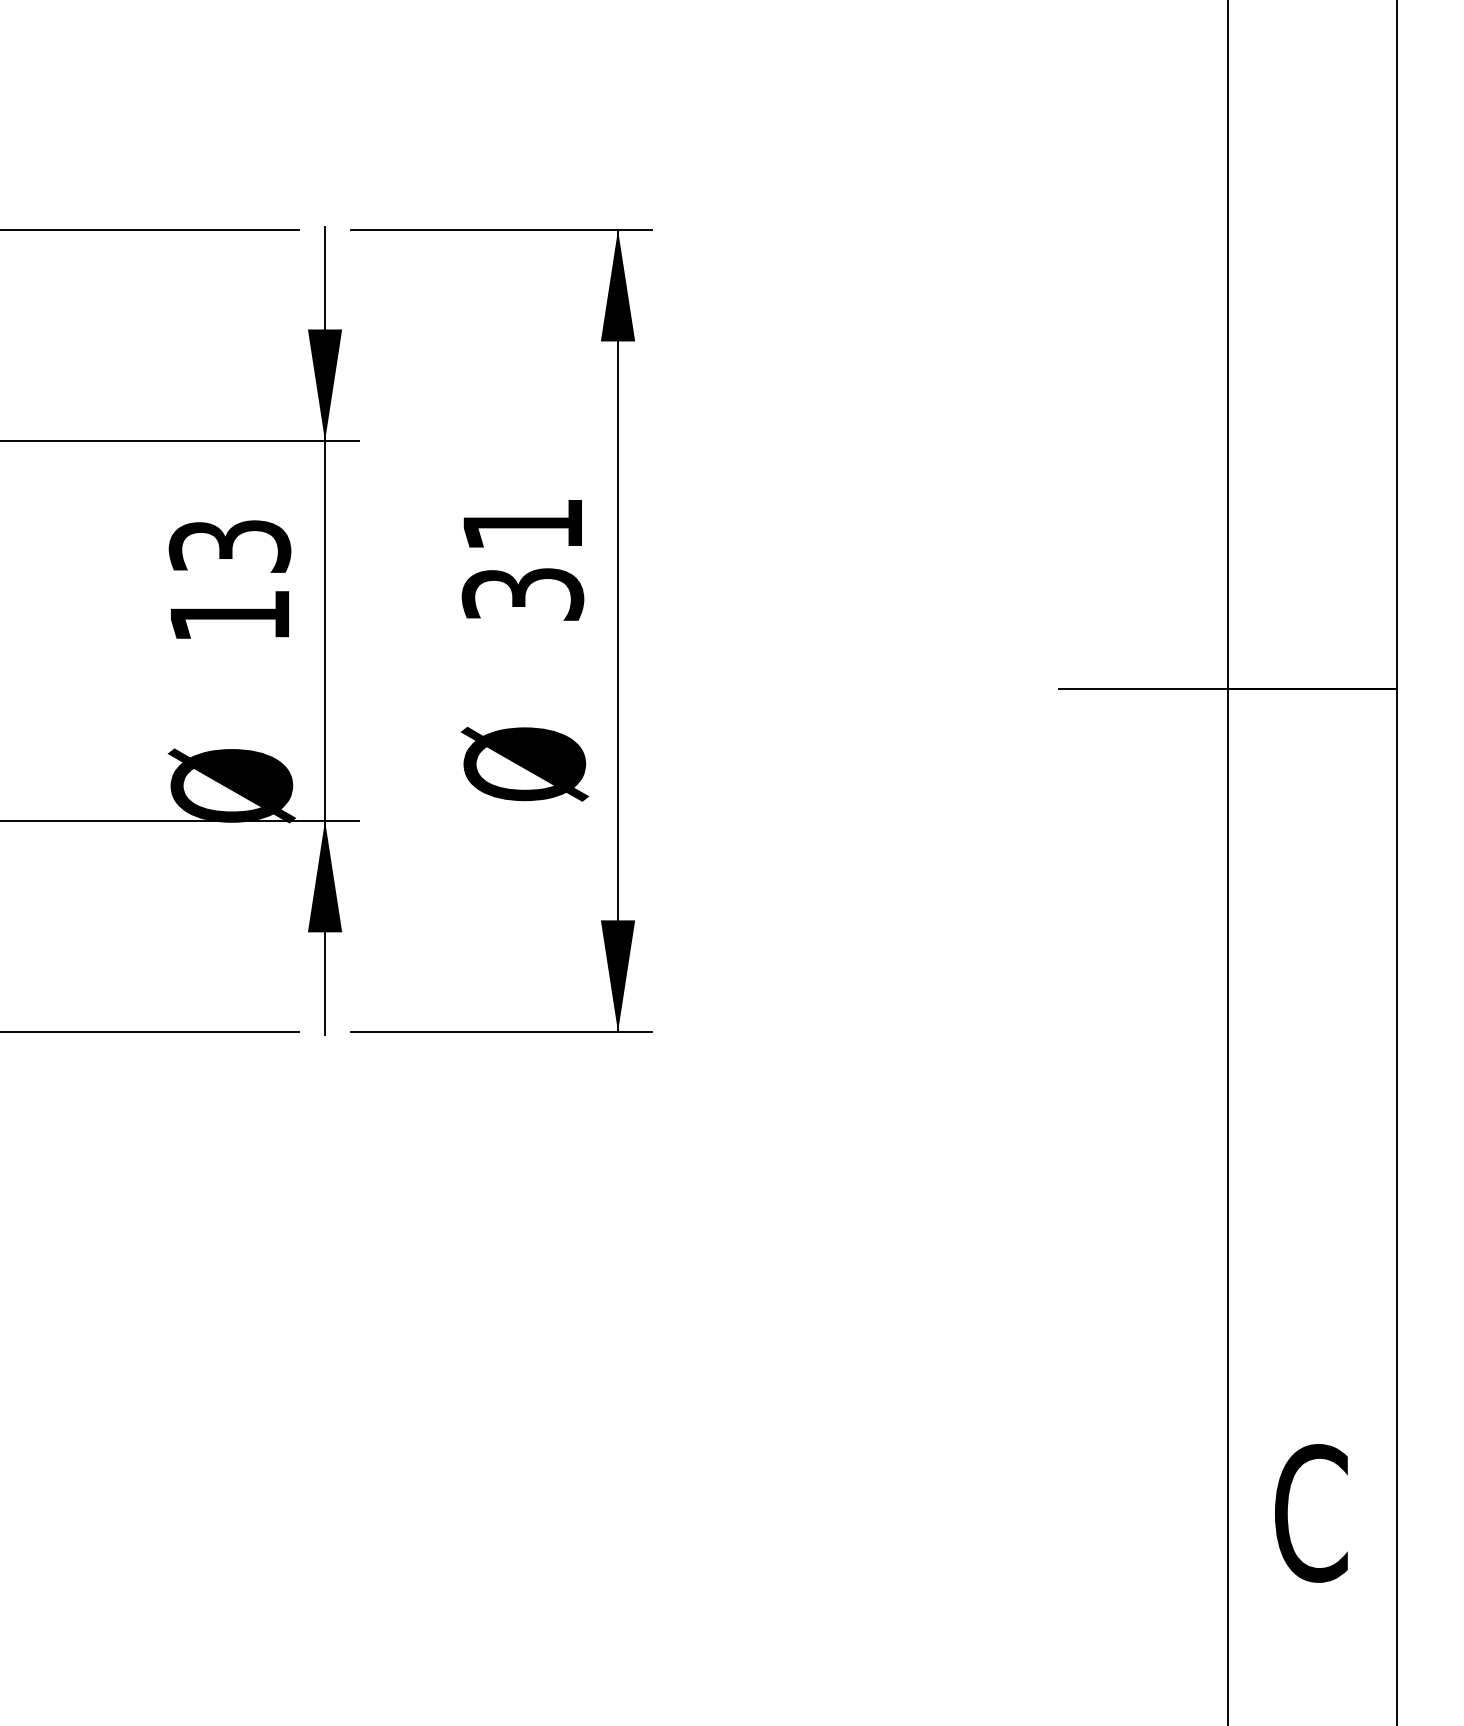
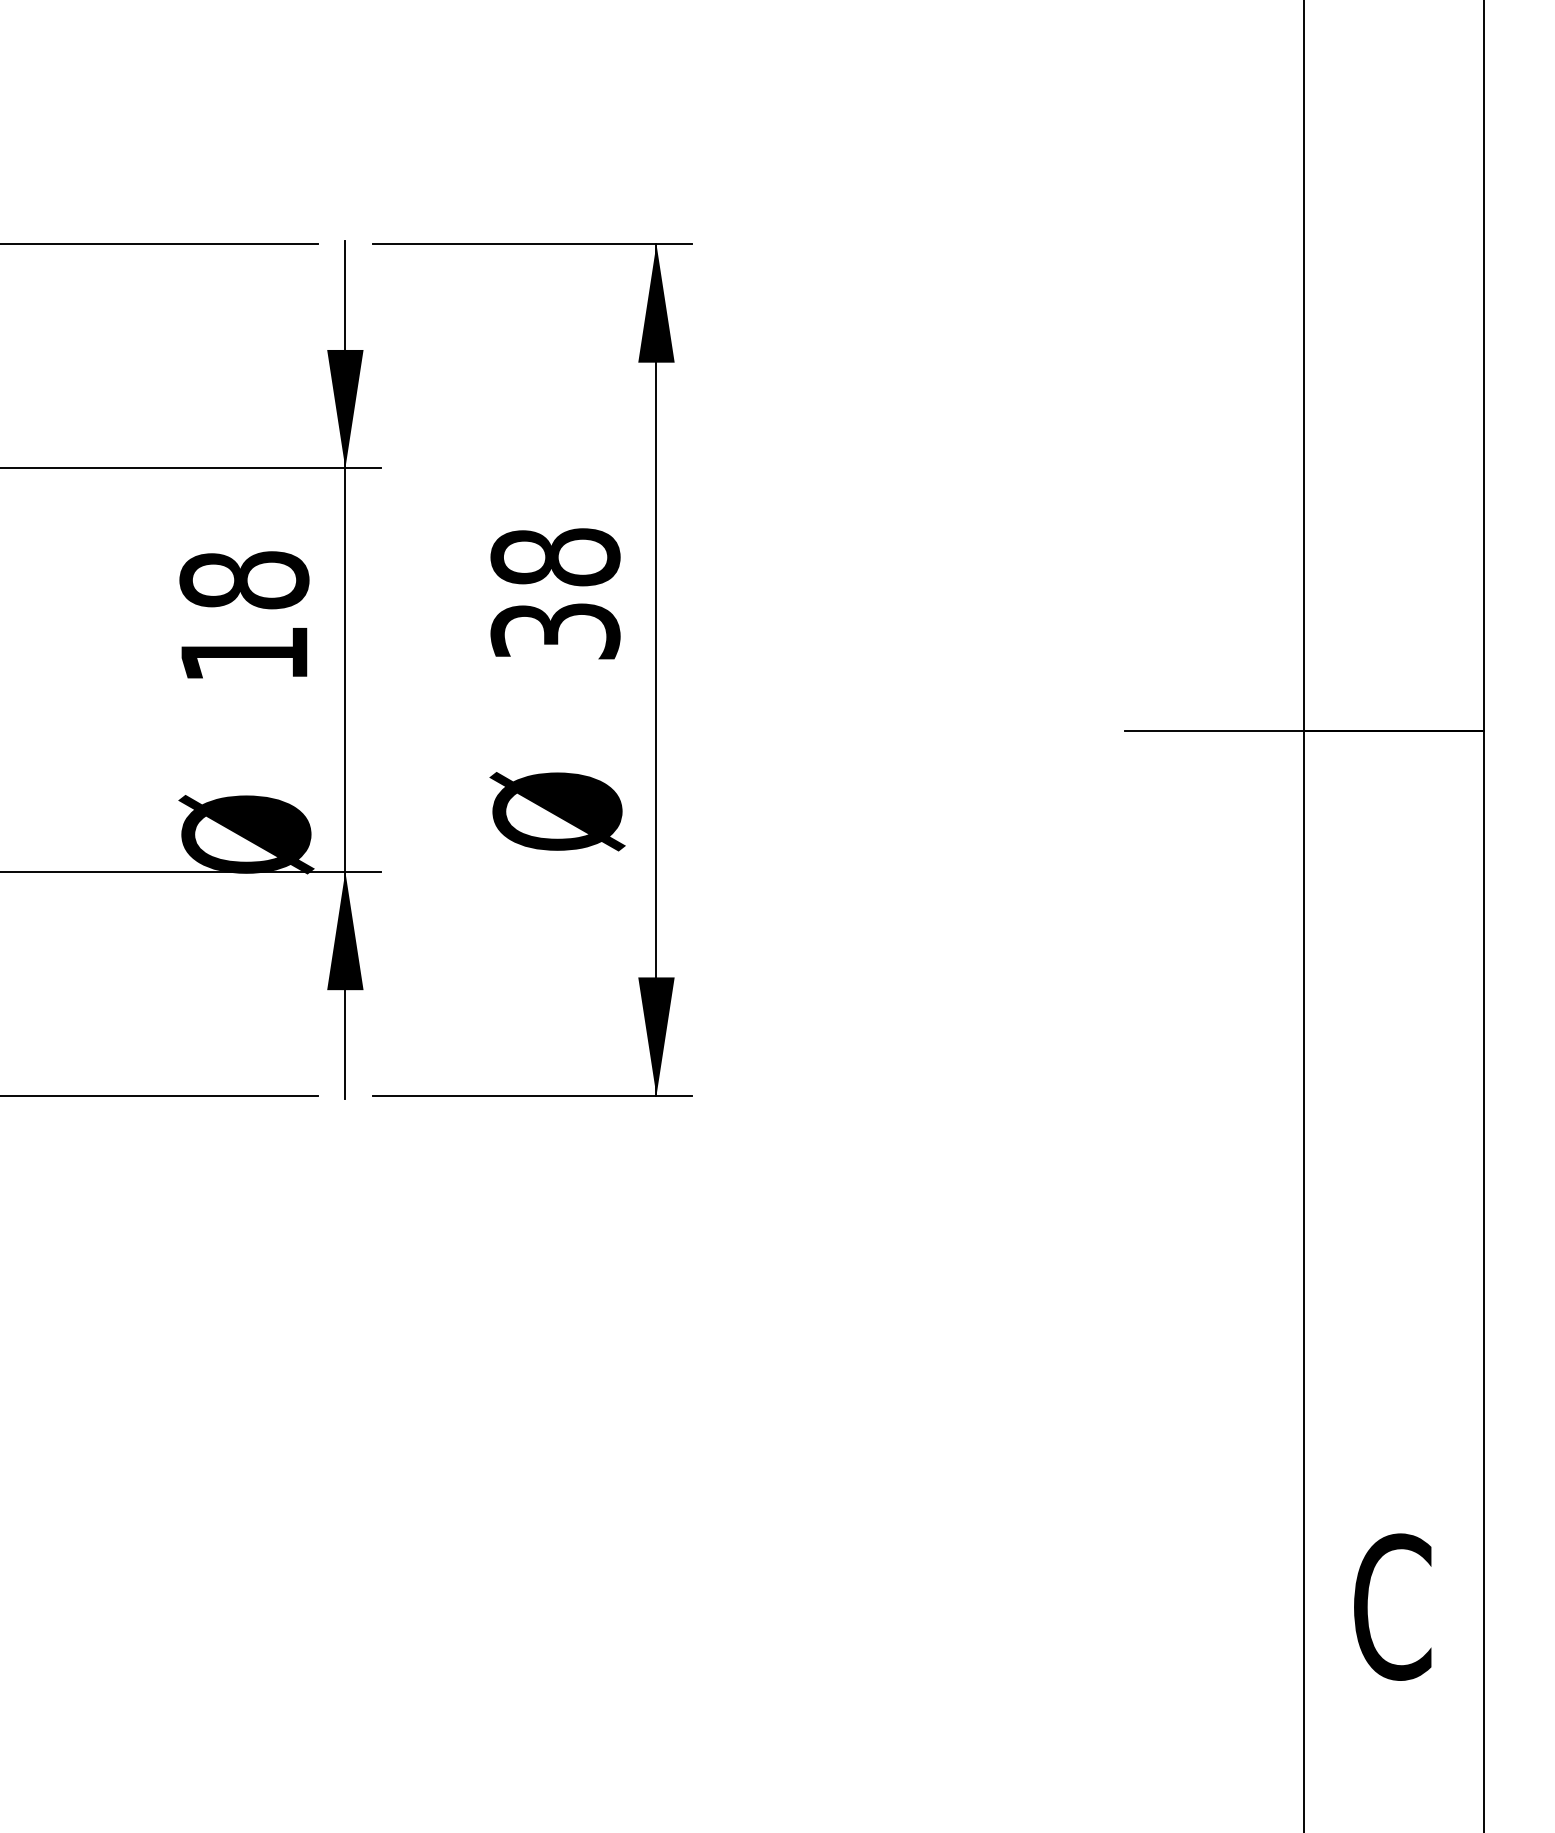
text: (522, 524) -> (555, 557), 31 -> 38
text: (229, 546) -> (243, 580), 13 -> 18

